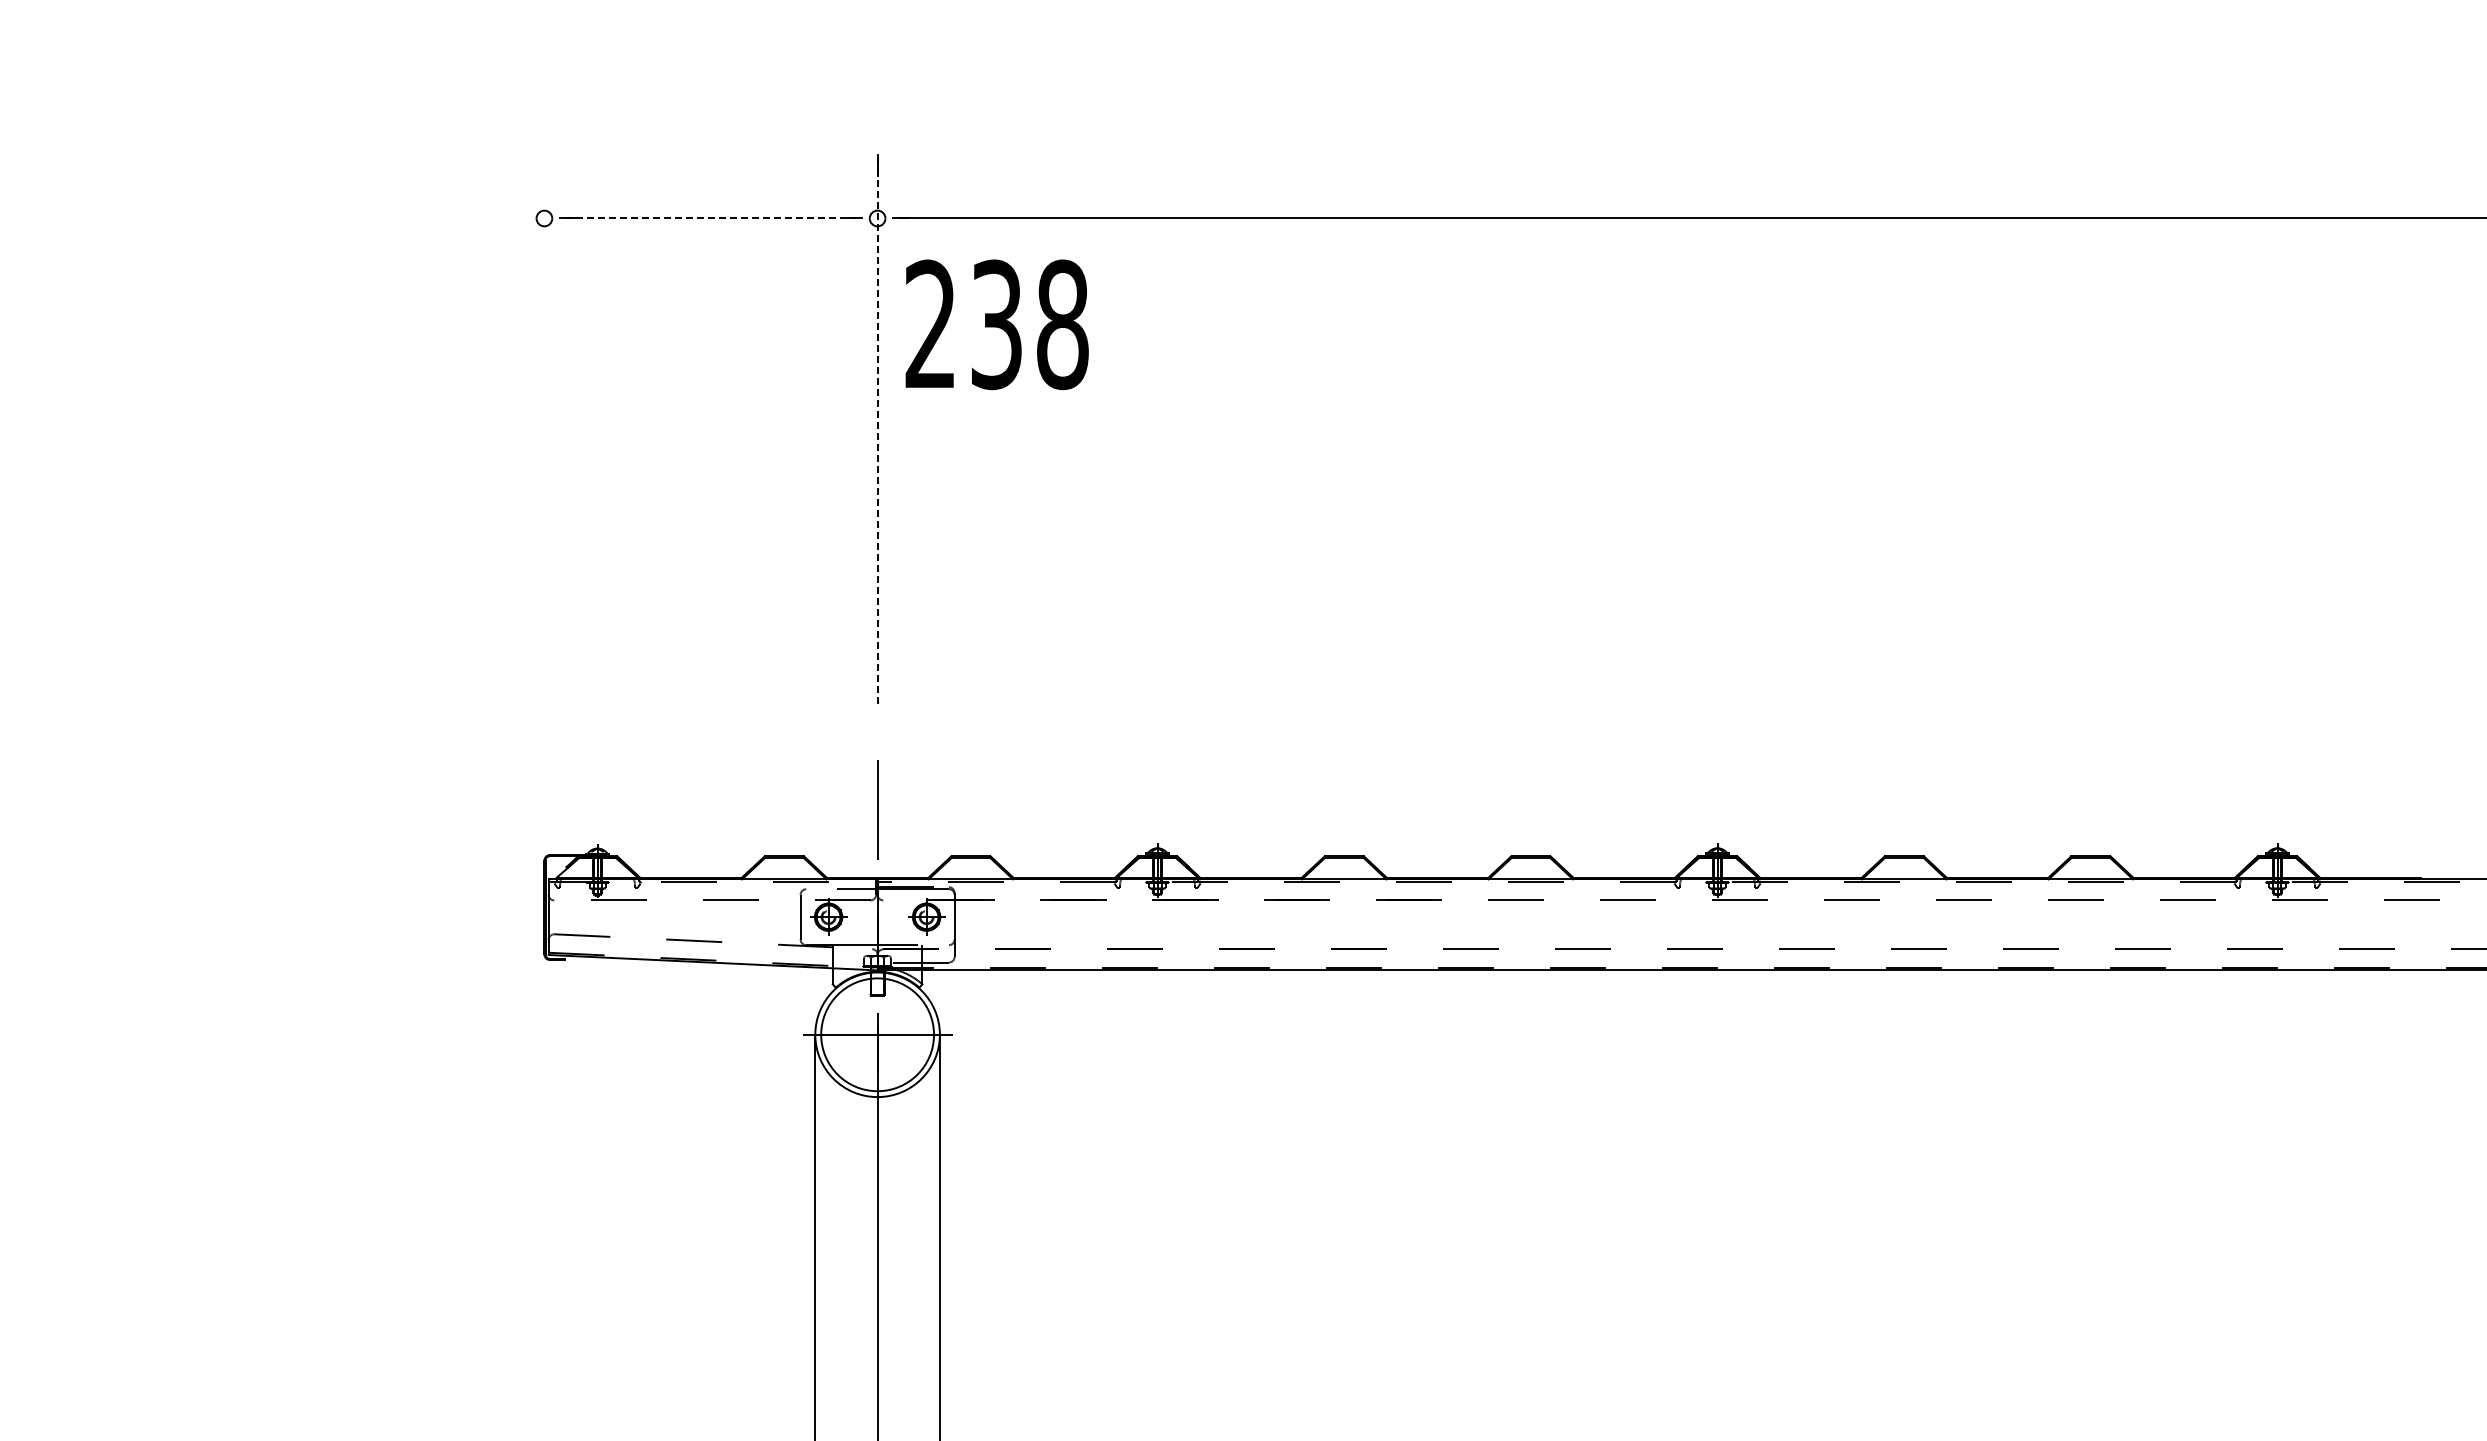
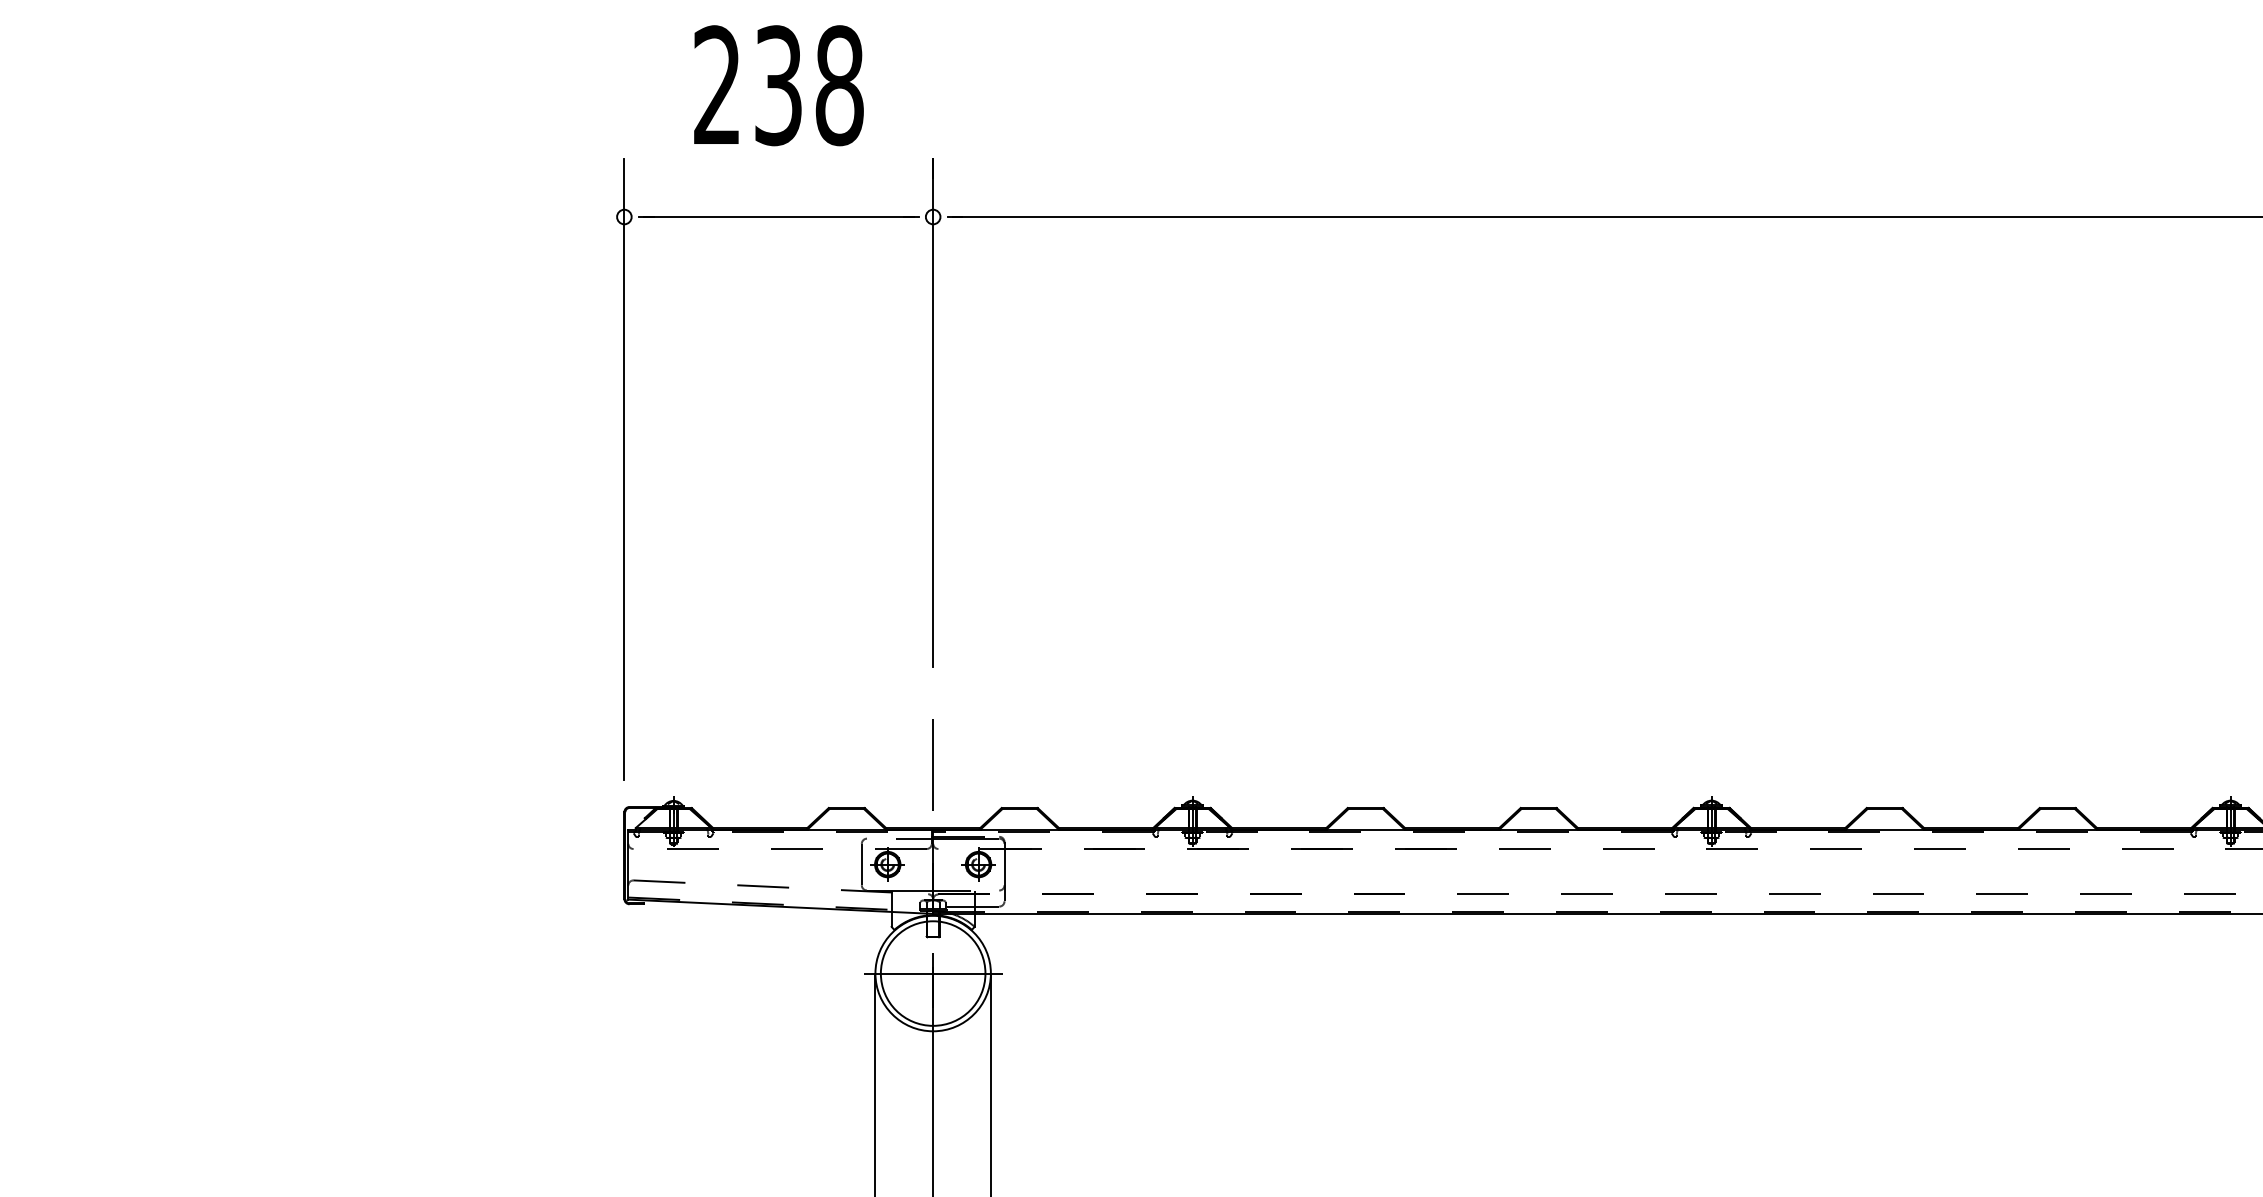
line: (711, 218) -> (779, 217), dashed -> solid
text: (996, 324) -> (778, 85), moved
line: (877, 429) -> (933, 412), dashed -> solid
line: (544, 490) -> (624, 469), added

